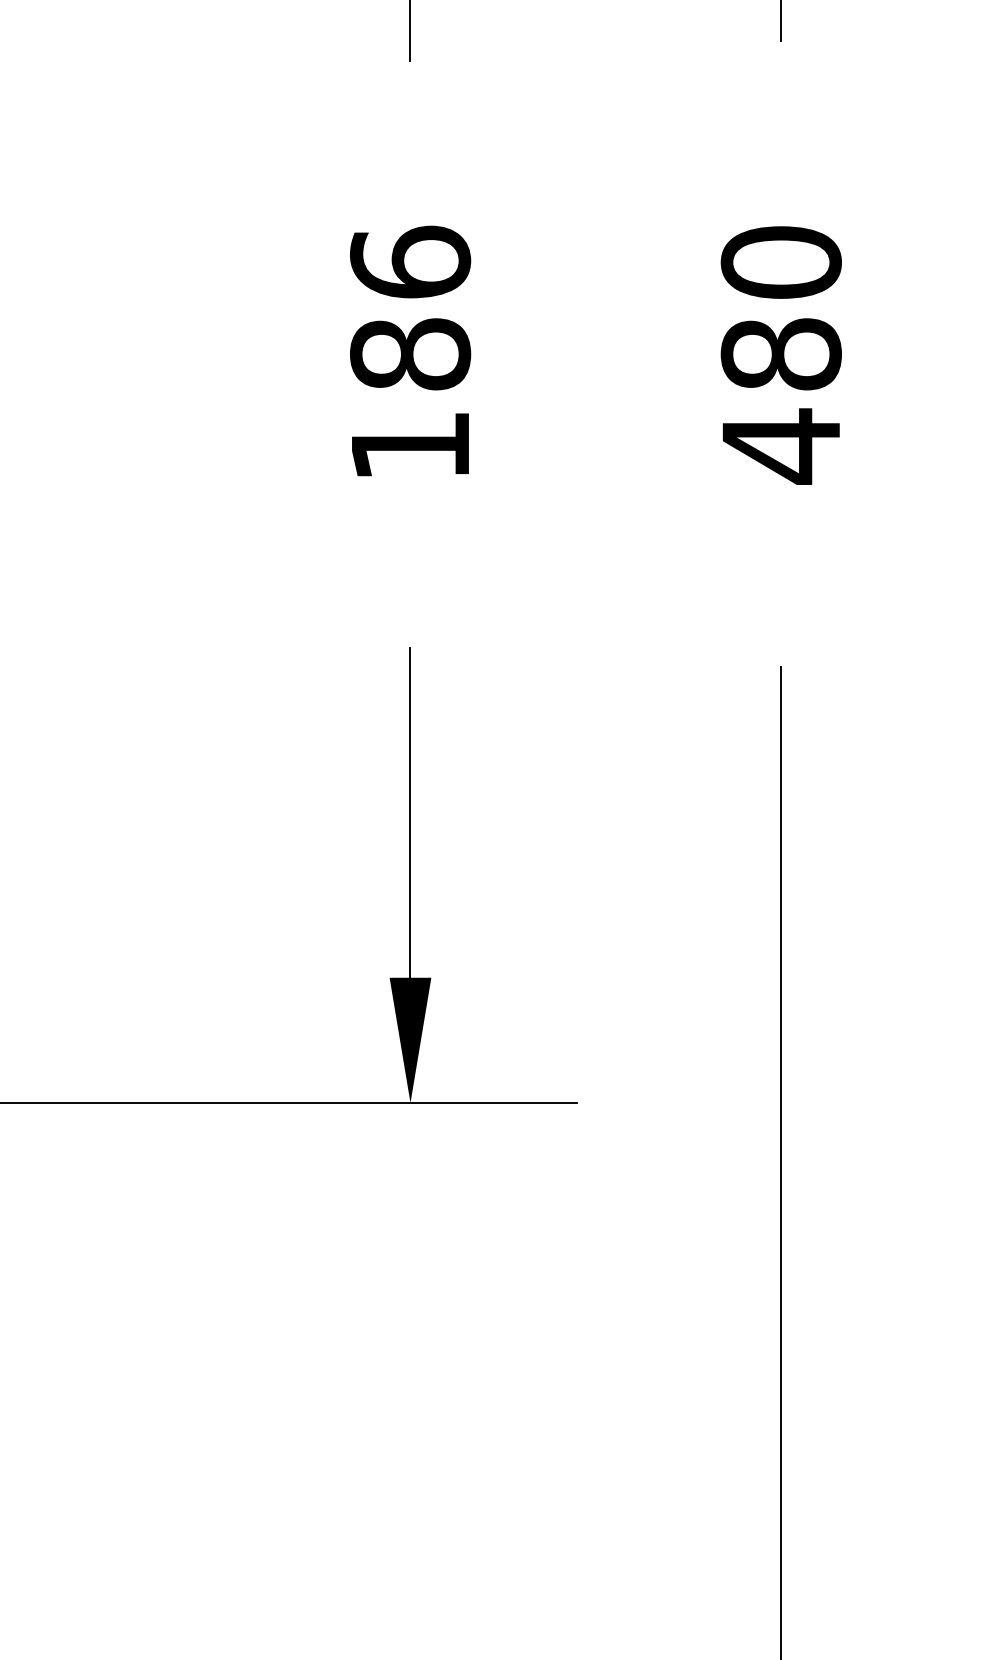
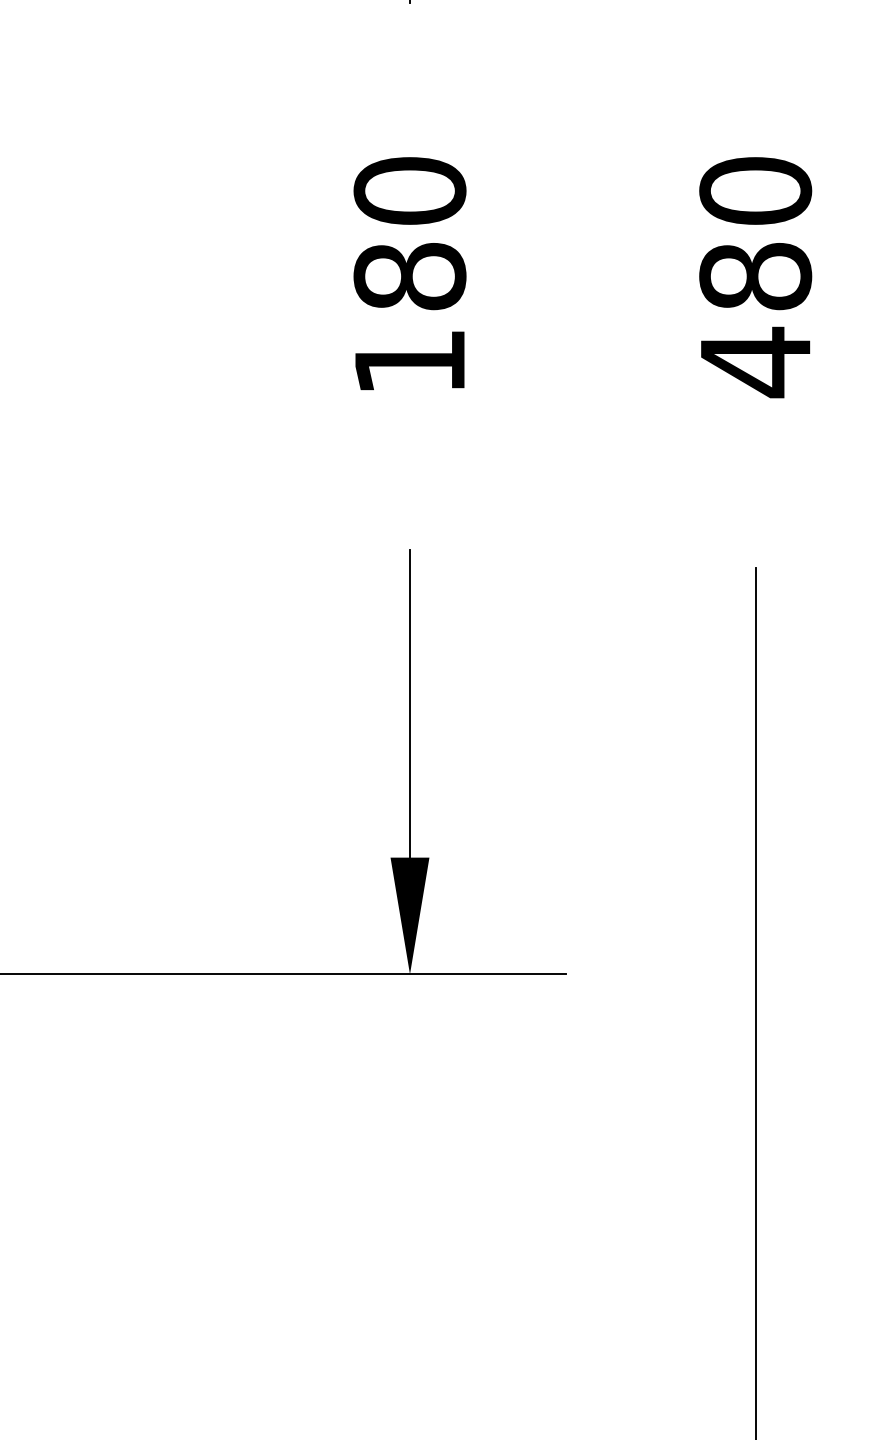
text: (410, 261) -> (410, 189), 186 -> 180

